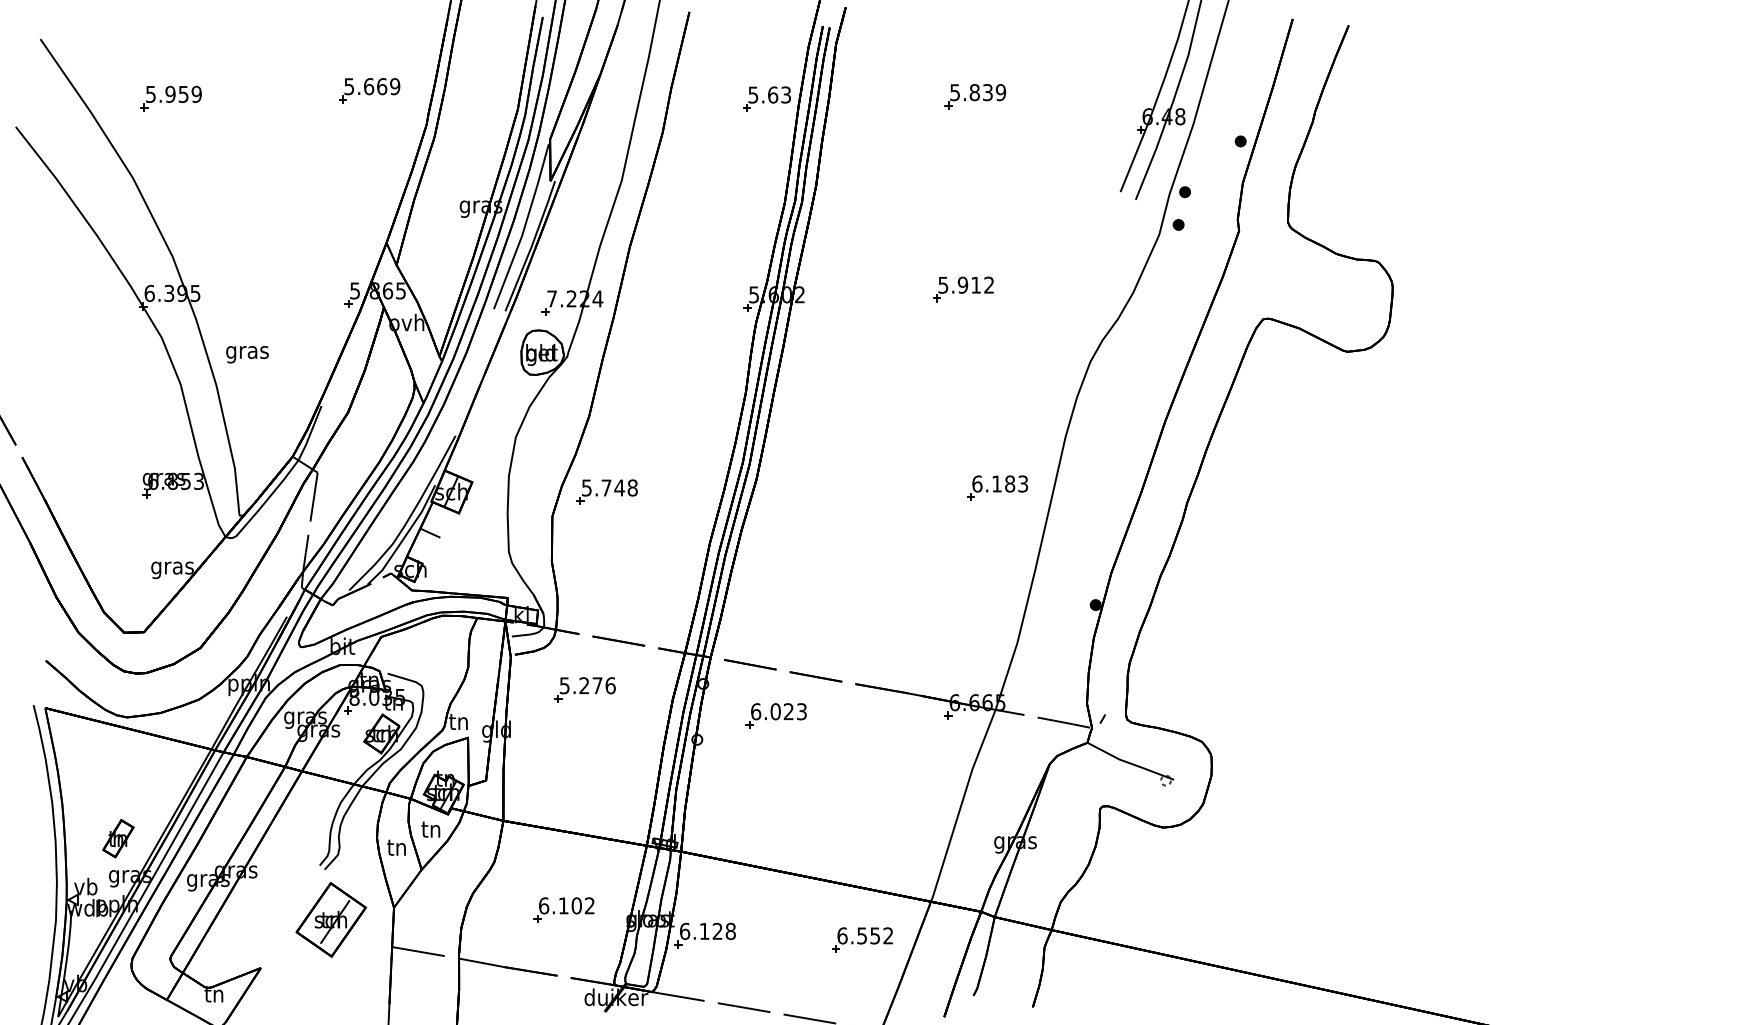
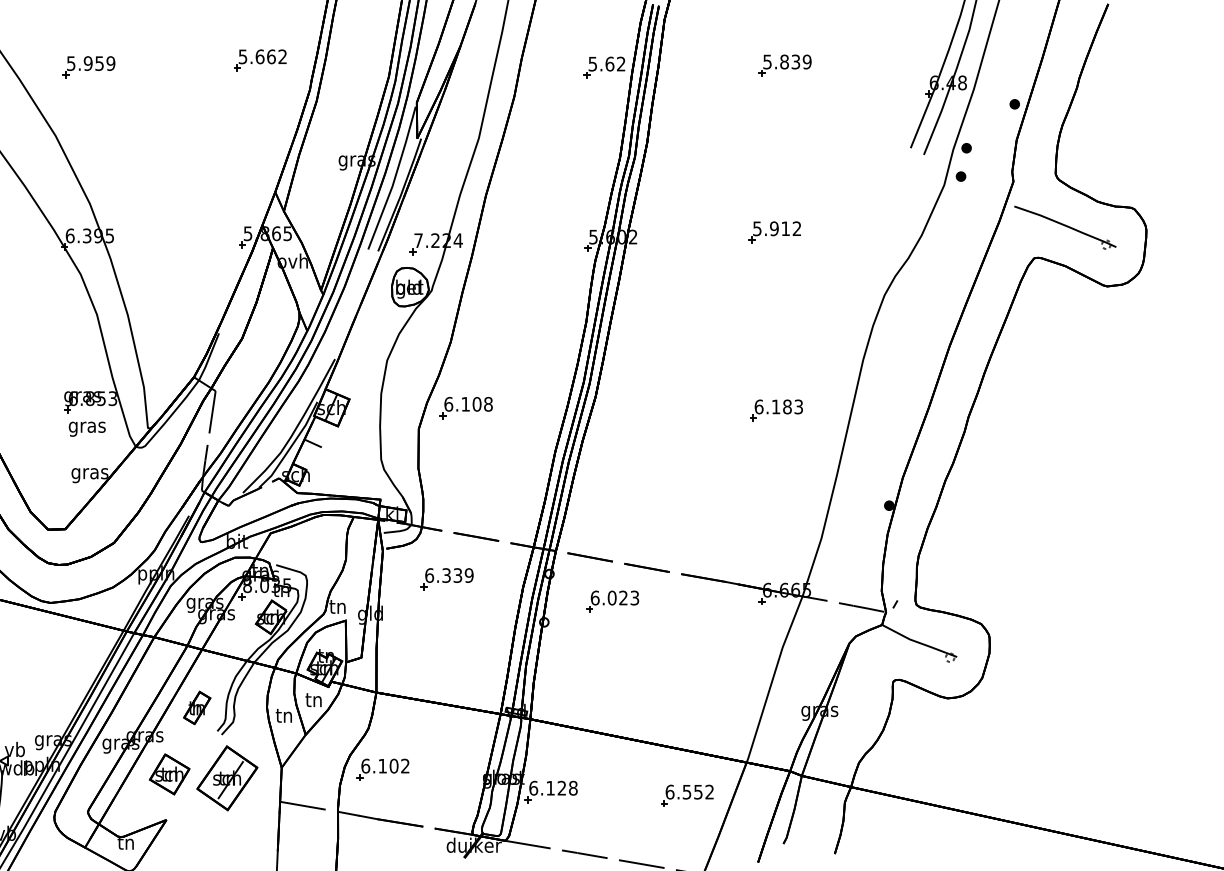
text: (395, 86) -> (283, 56), 5.669 -> 5.662
text: (786, 94) -> (621, 63), 5.63 -> 5.62
part: (1299, 283) -> (1065, 227), added
text: (247, 354) -> (87, 429), moved
text: (603, 487) -> (463, 403), 5.748 -> 6.108
part: (997, 487) -> (776, 409), moved
text: (587, 685) -> (449, 575), 5.276 -> 6.339
part: (118, 838) -> (197, 707), moved
part: (563, 909) -> (382, 769), moved
part: (264, 915) -> (169, 774), added

